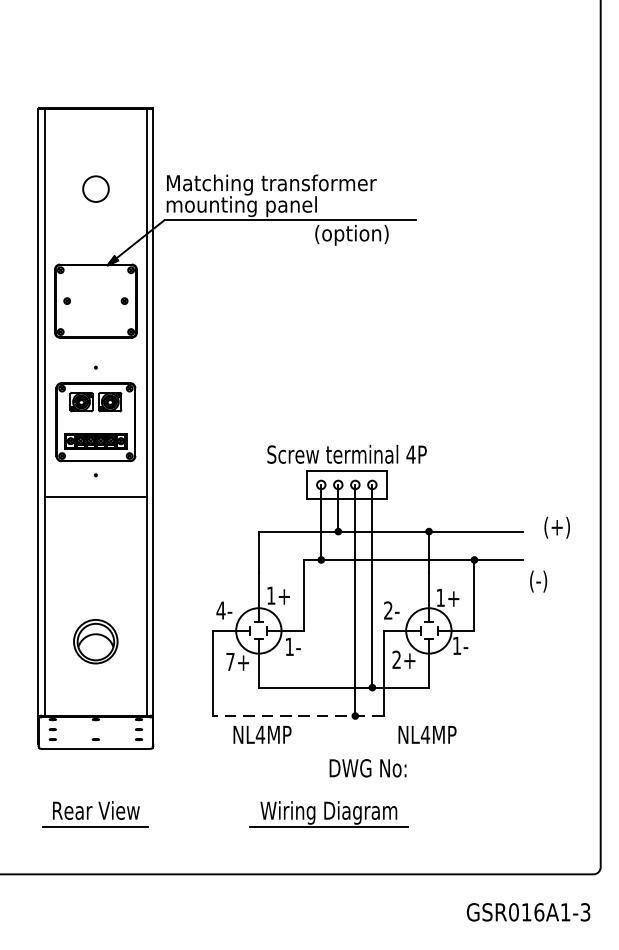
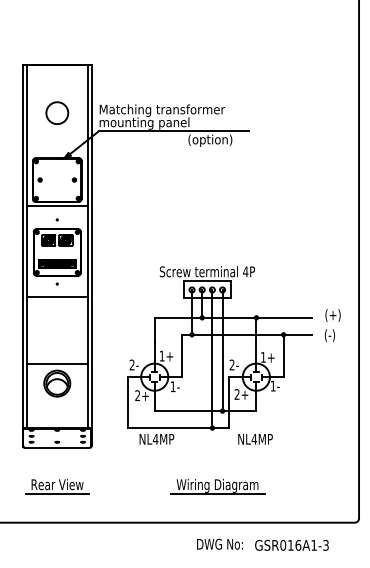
circle: (96, 188) -> (57, 112), size x1.43
line: (94, 345) -> (56, 206), added
text: (537, 581) -> (329, 335), moved
line: (94, 608) -> (56, 363), added
text: (219, 609) -> (131, 364), 4- -> 2-
text: (230, 661) -> (137, 395), 7+ -> 2+
line: (298, 716) -> (178, 428), dashed -> solid
text: (367, 766) -> (219, 543), moved
part: (328, 813) -> (217, 486), moved
text: (527, 910) -> (291, 544), moved

